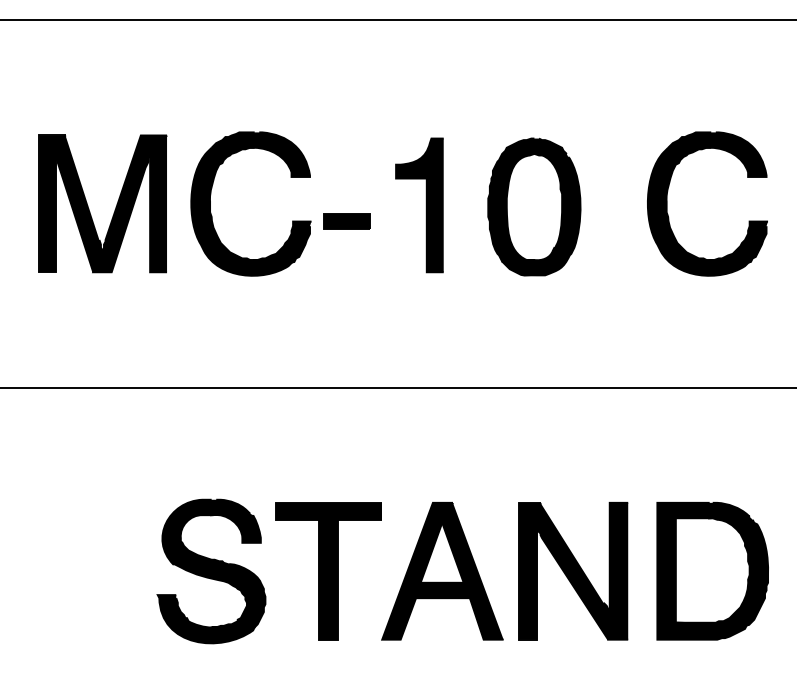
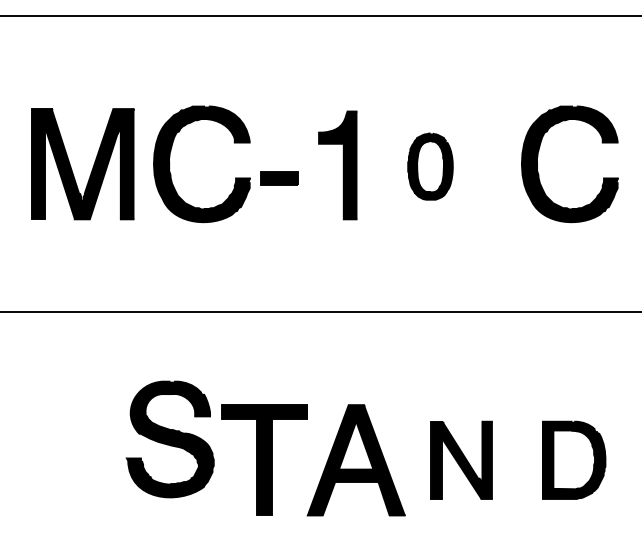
part: (534, 206) -> (430, 166), size x0.6
part: (210, 571) -> (169, 439), moved
part: (572, 571) -> (461, 460), size x0.7
part: (711, 571) -> (573, 460), size x0.7

